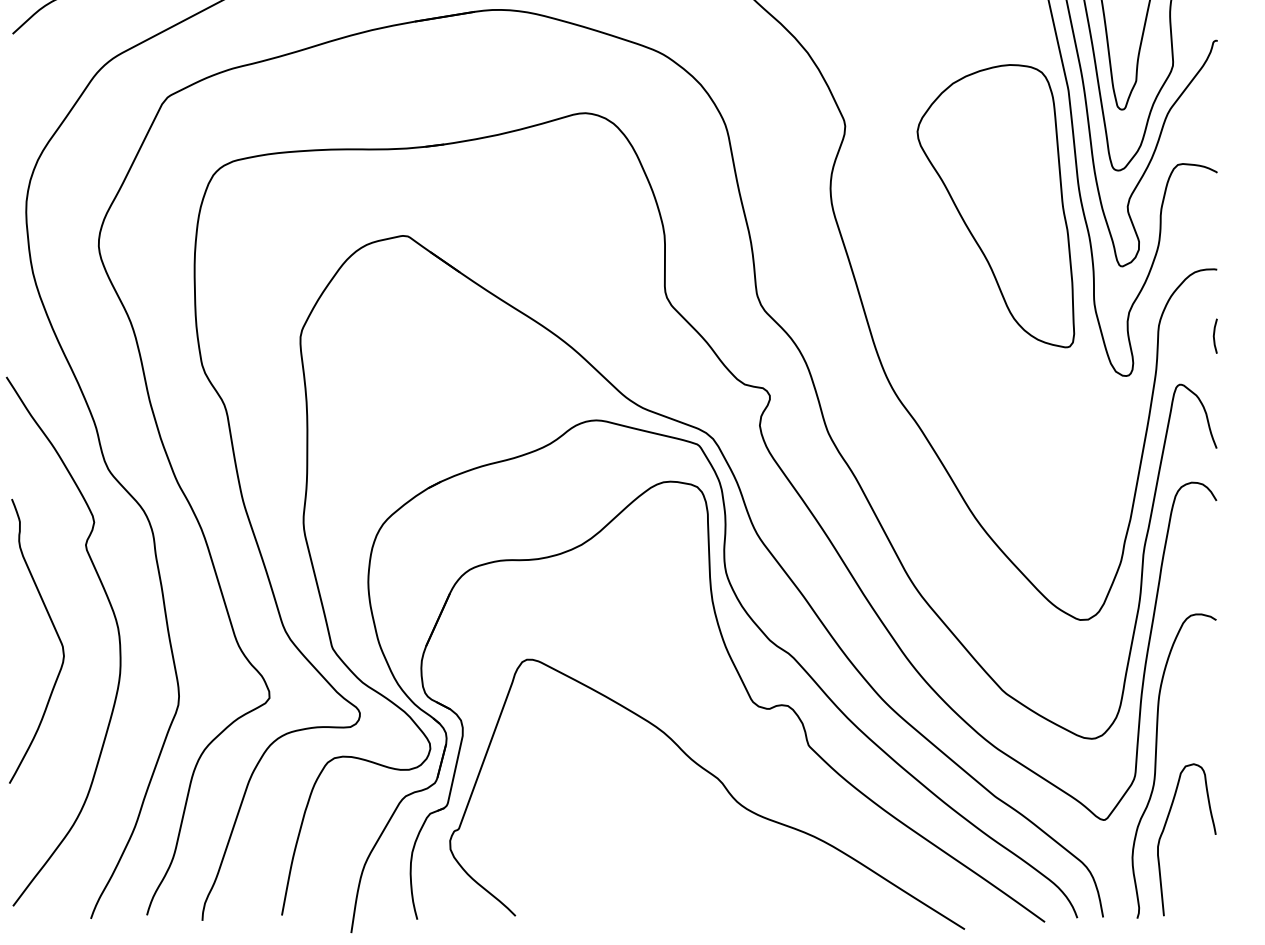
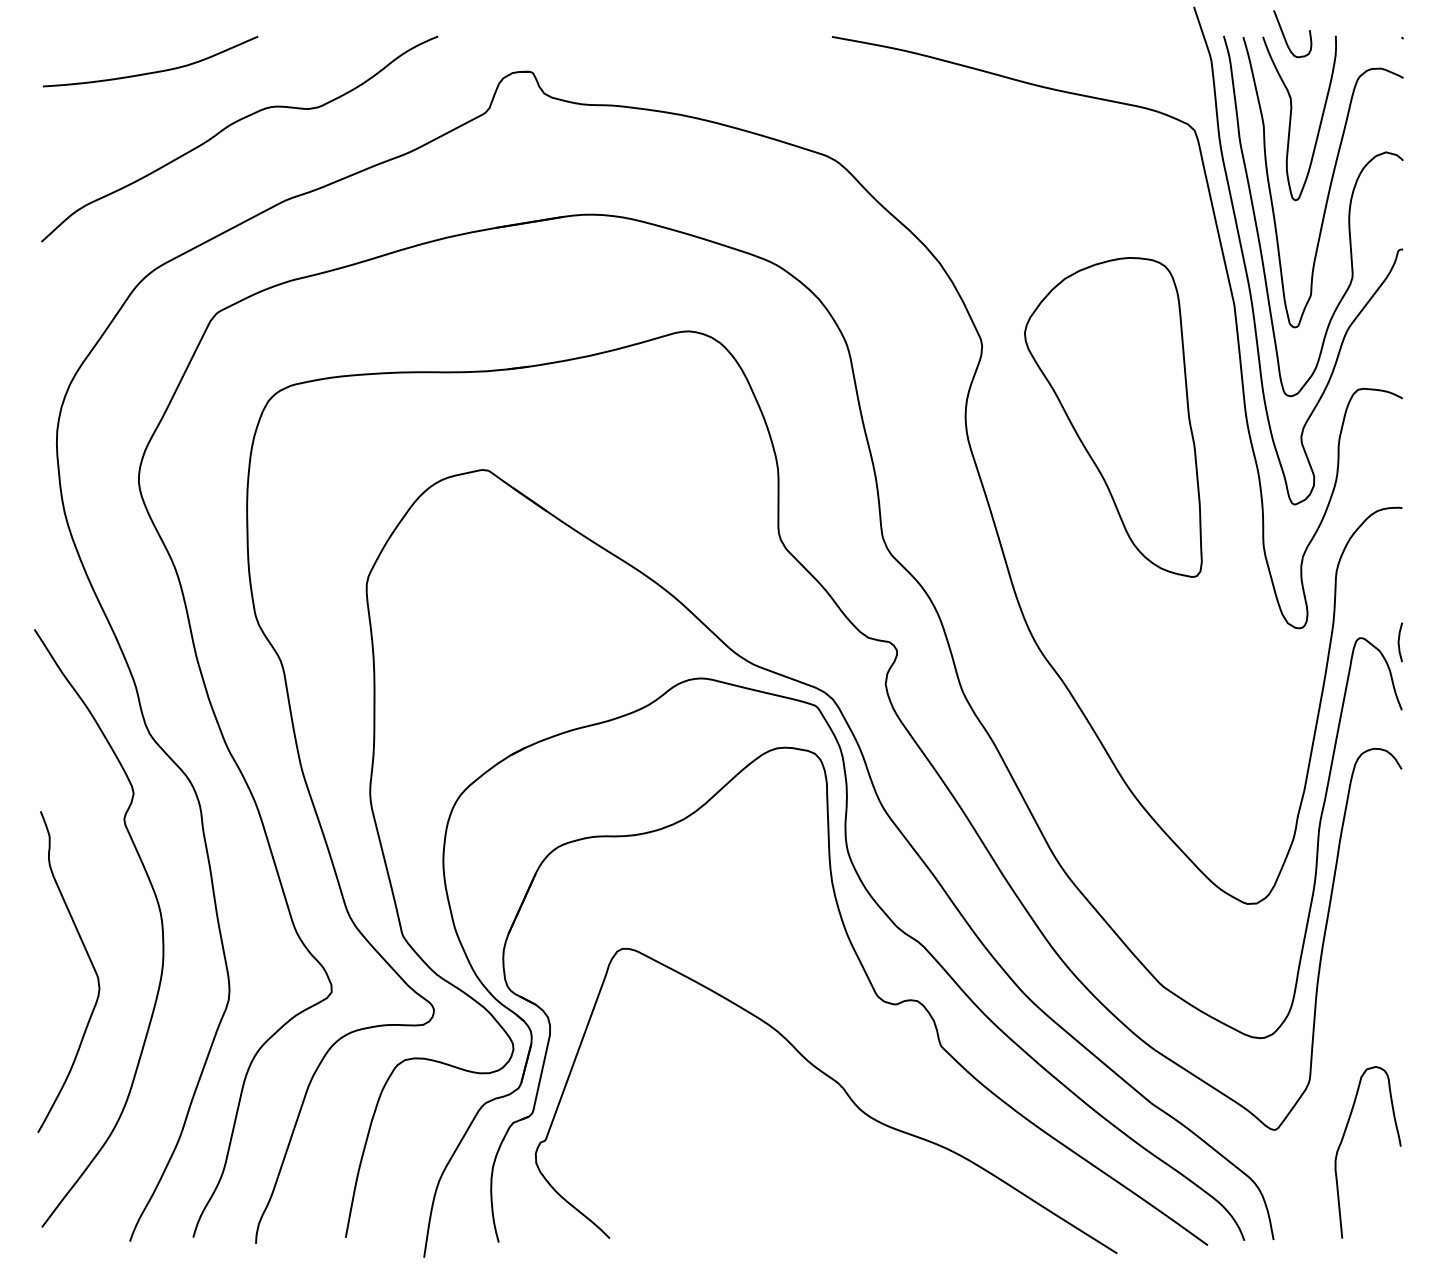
part: (995, 206) -> (1113, 417), moved
curve: (1214, 336) -> (1399, 642), moved
curve: (55, 631) -> (89, 960), moved
curve: (1156, 765) -> (1333, 1068), removed

